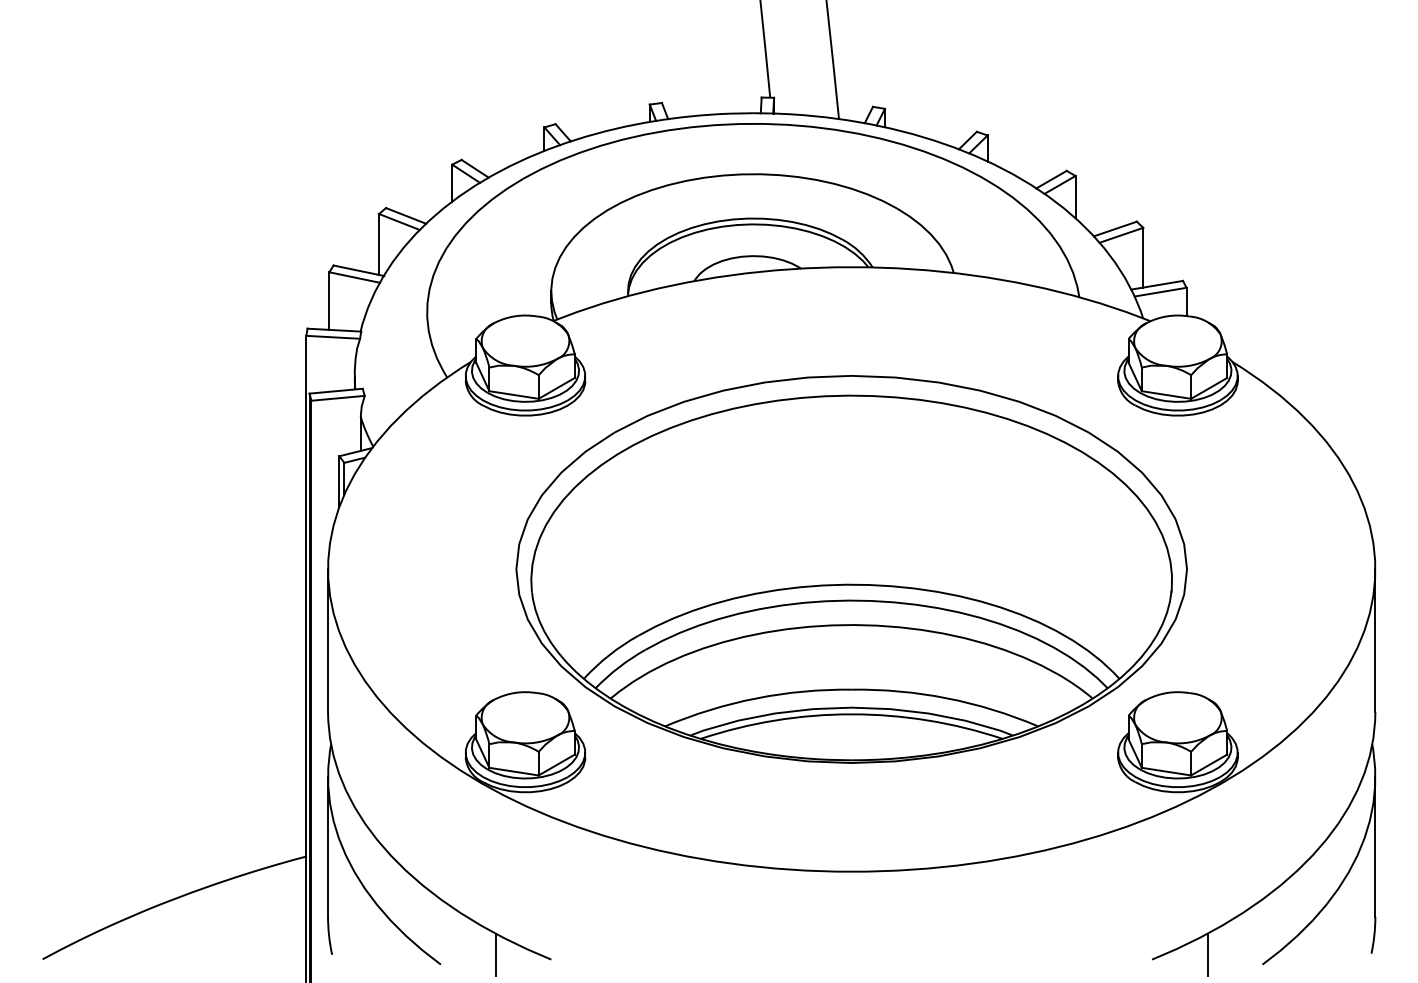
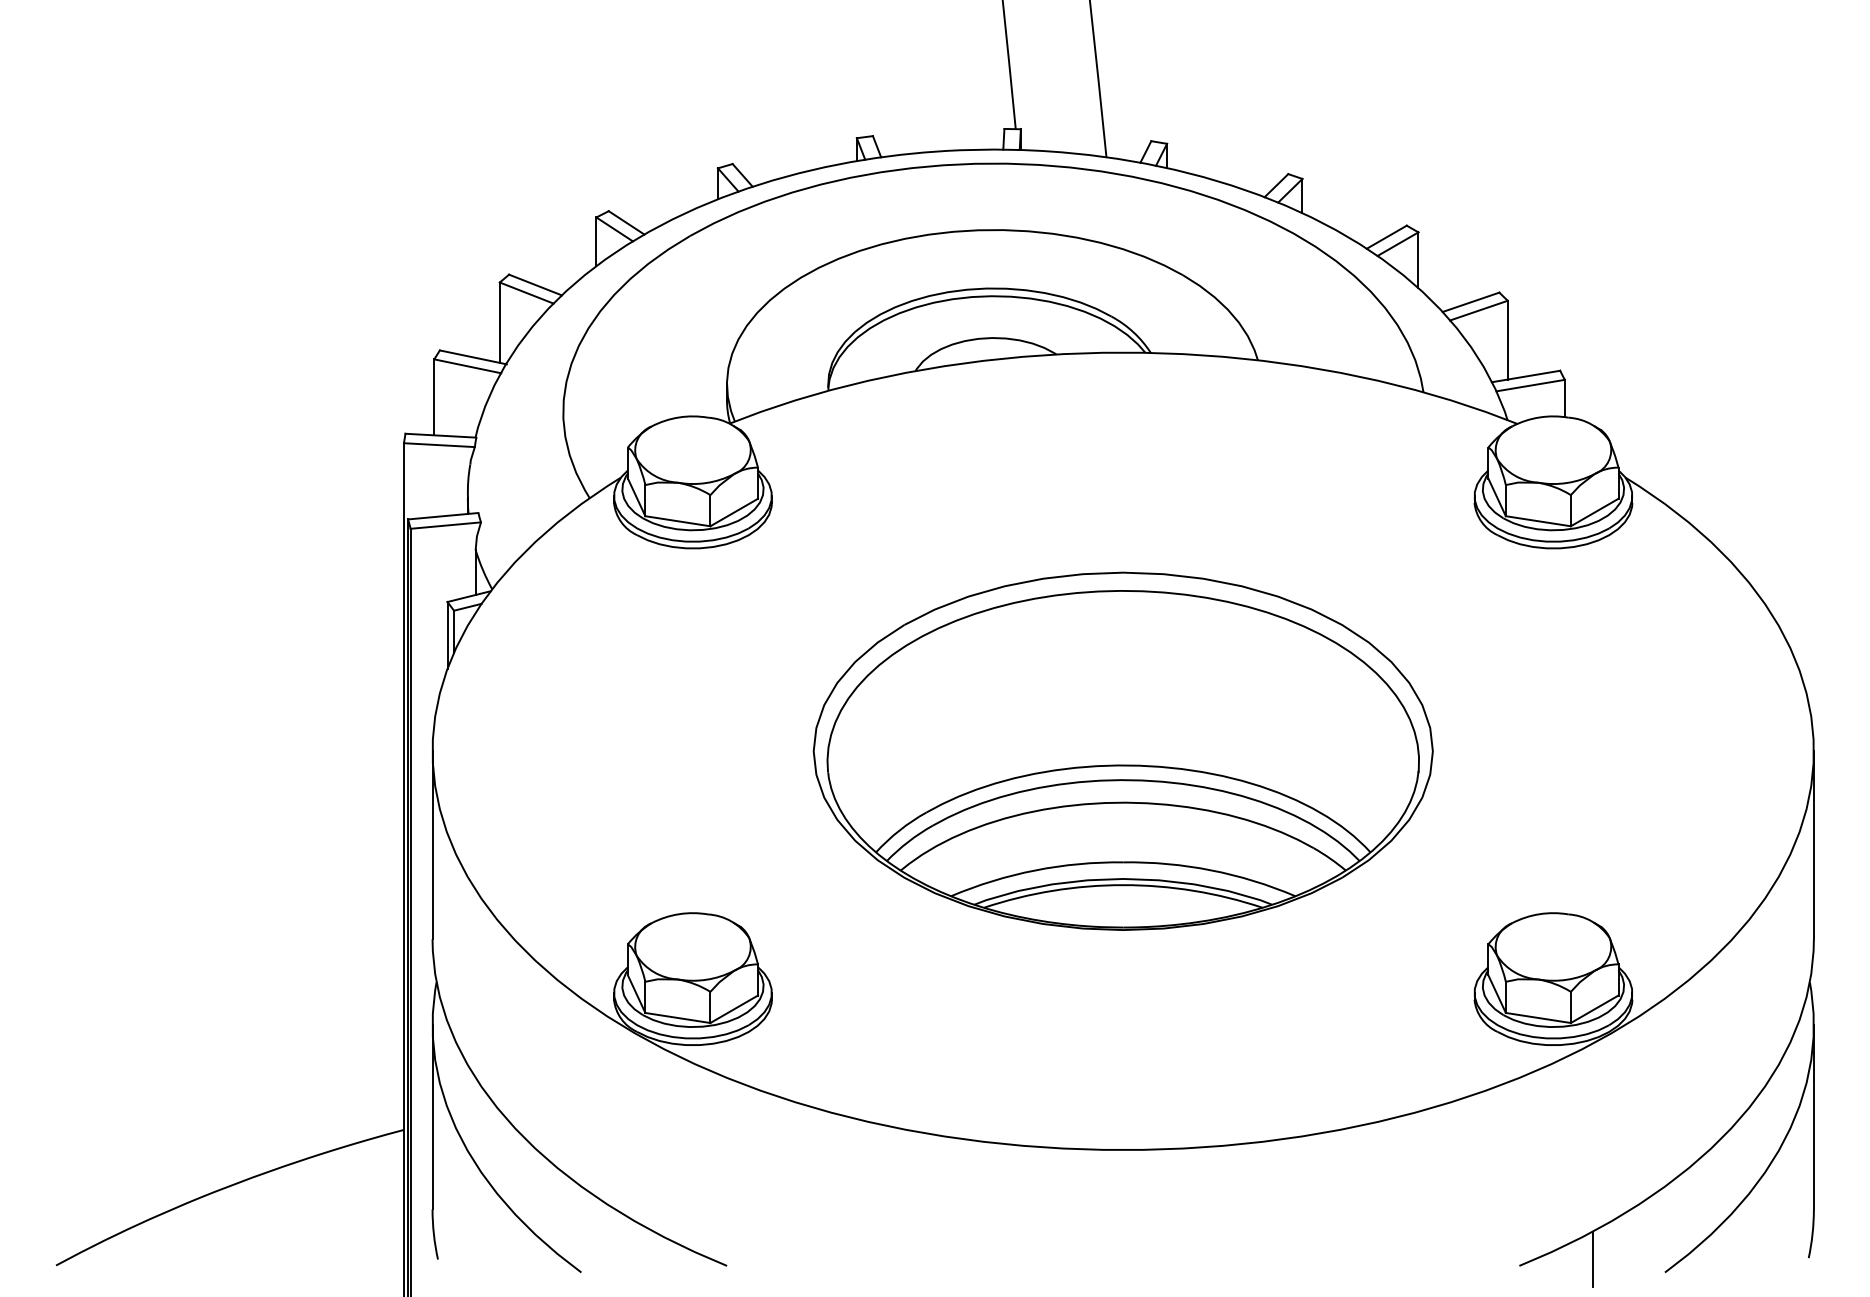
part: (851, 569) -> (1123, 751), size x0.7
line: (495, 954) -> (653, 1259), removed

